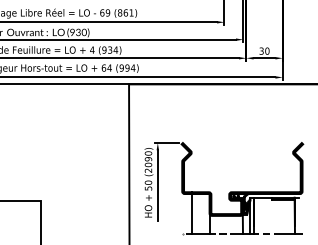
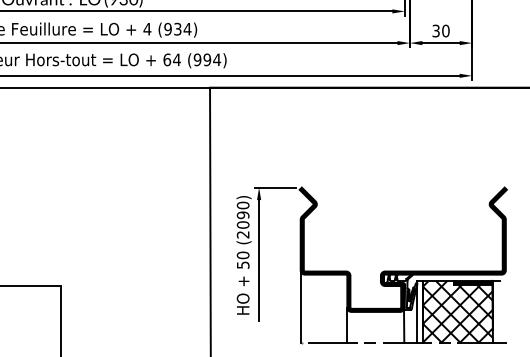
line: (192, 212) -> (301, 306), moved
hatch: (274, 215) -> (458, 311), added

